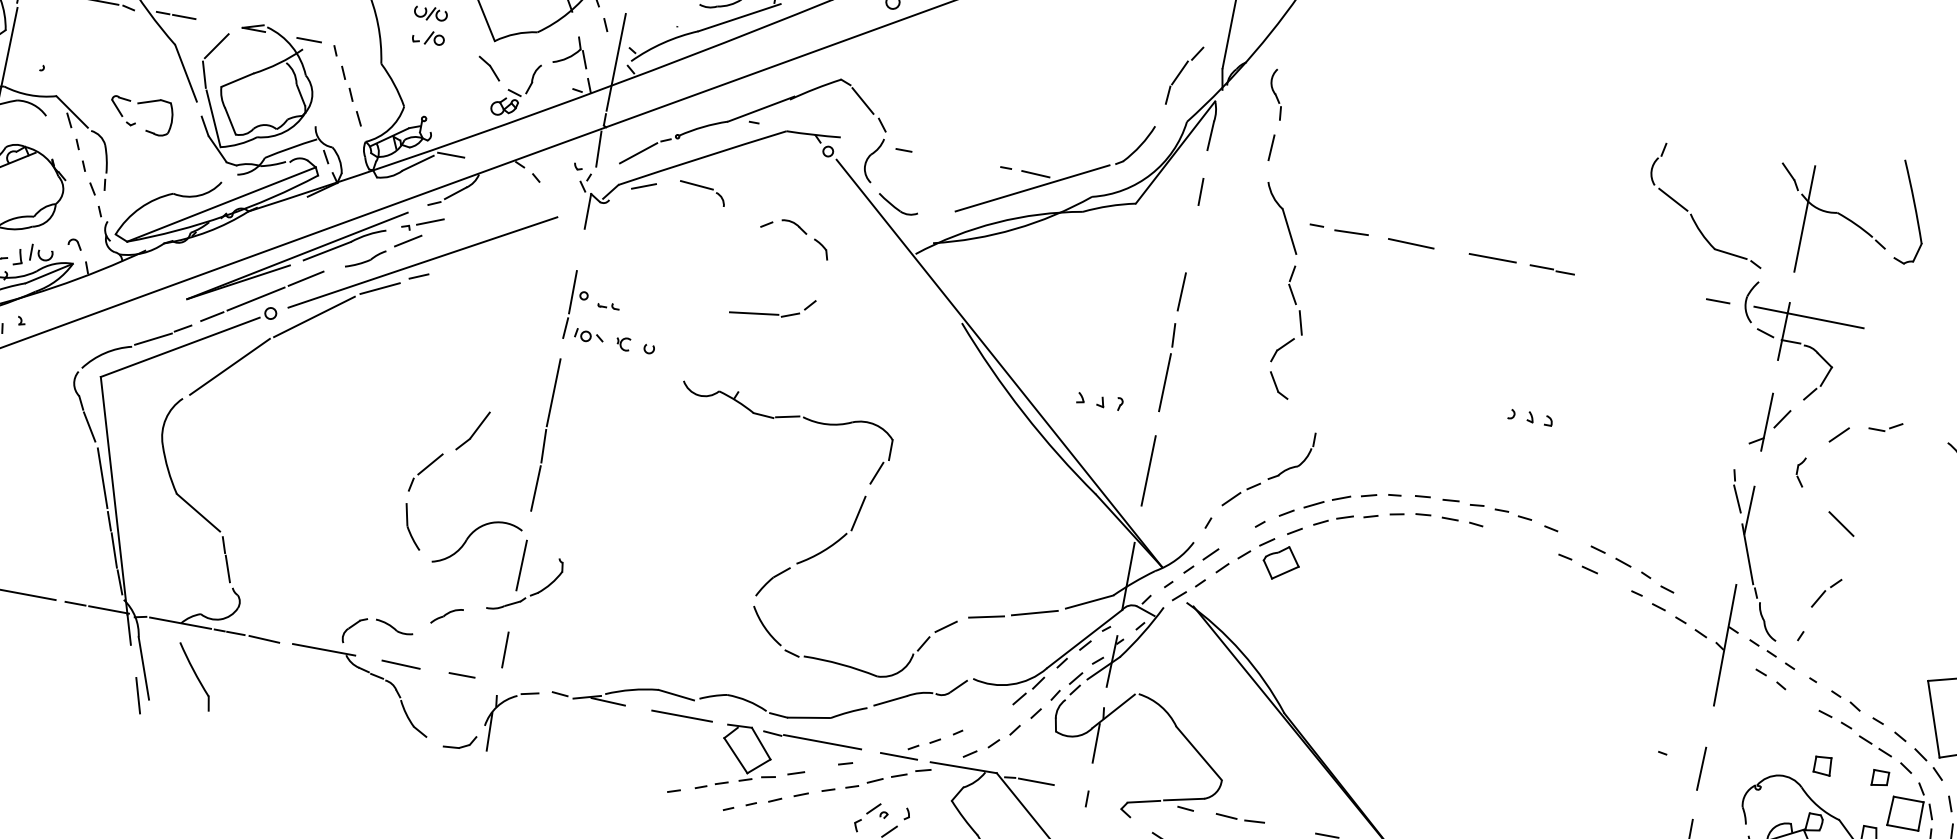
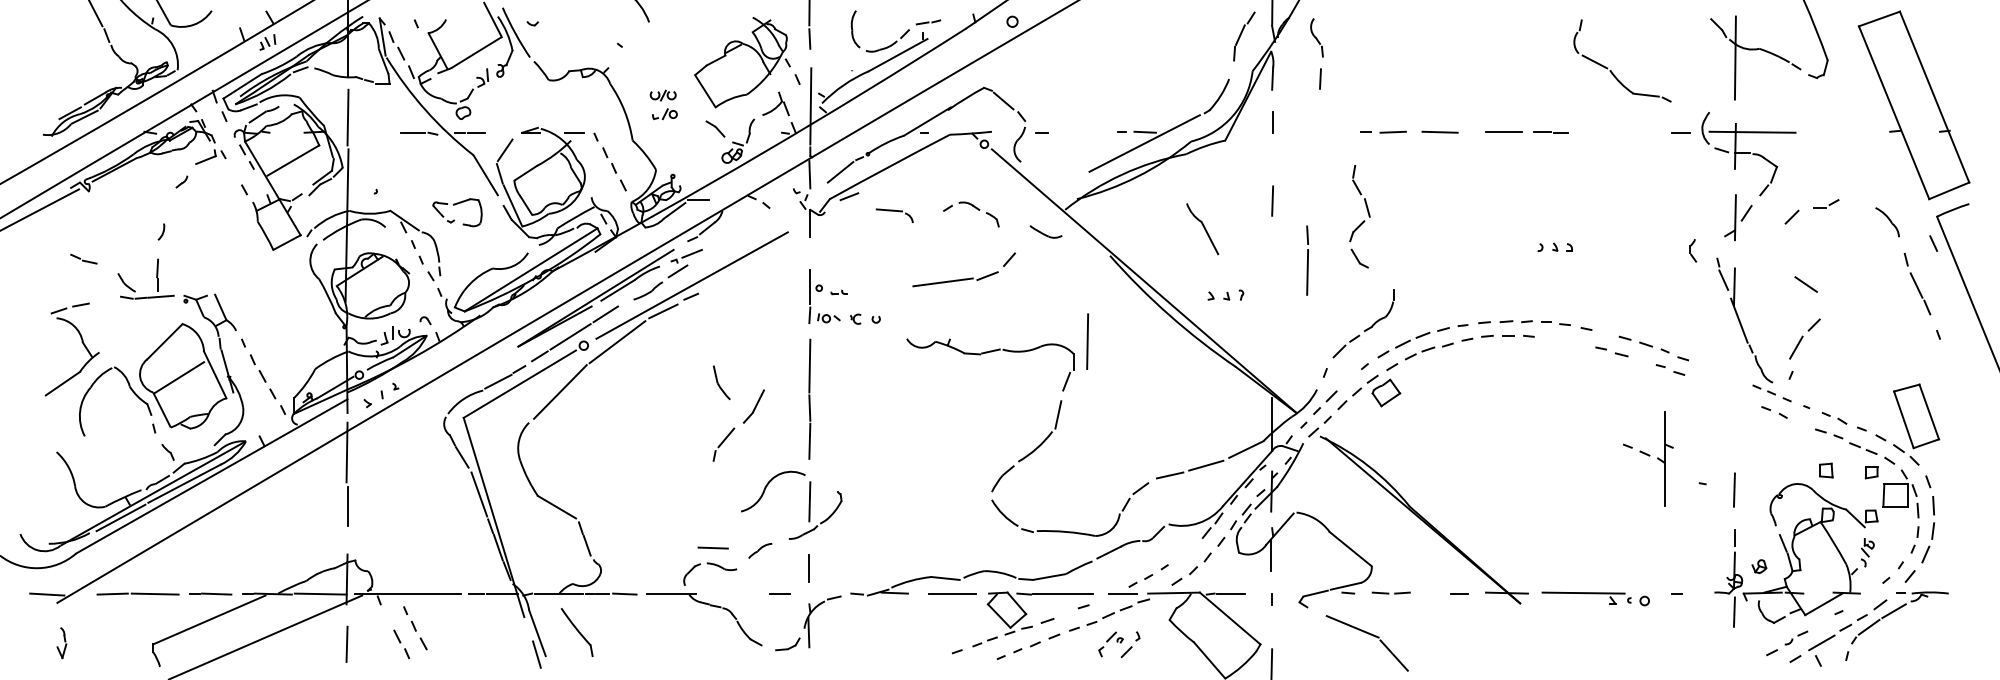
part: (702, 192) -> (894, 215), moved
part: (897, 204) -> (1045, 231), moved
part: (1692, 214) -> (1611, 70), moved
part: (1282, 218) -> (1202, 229), moved
part: (772, 306) -> (963, 269), size x1.6
line: (1167, 367) -> (1307, 260), moved
line: (1148, 470) -> (1087, 341), moved
part: (1801, 471) -> (1693, 250), moved
part: (412, 526) -> (721, 382), moved
part: (1826, 593) -> (1804, 339), size x1.6
part: (1704, 640) -> (1648, 458), moved
line: (400, 663) -> (712, 547), moved

